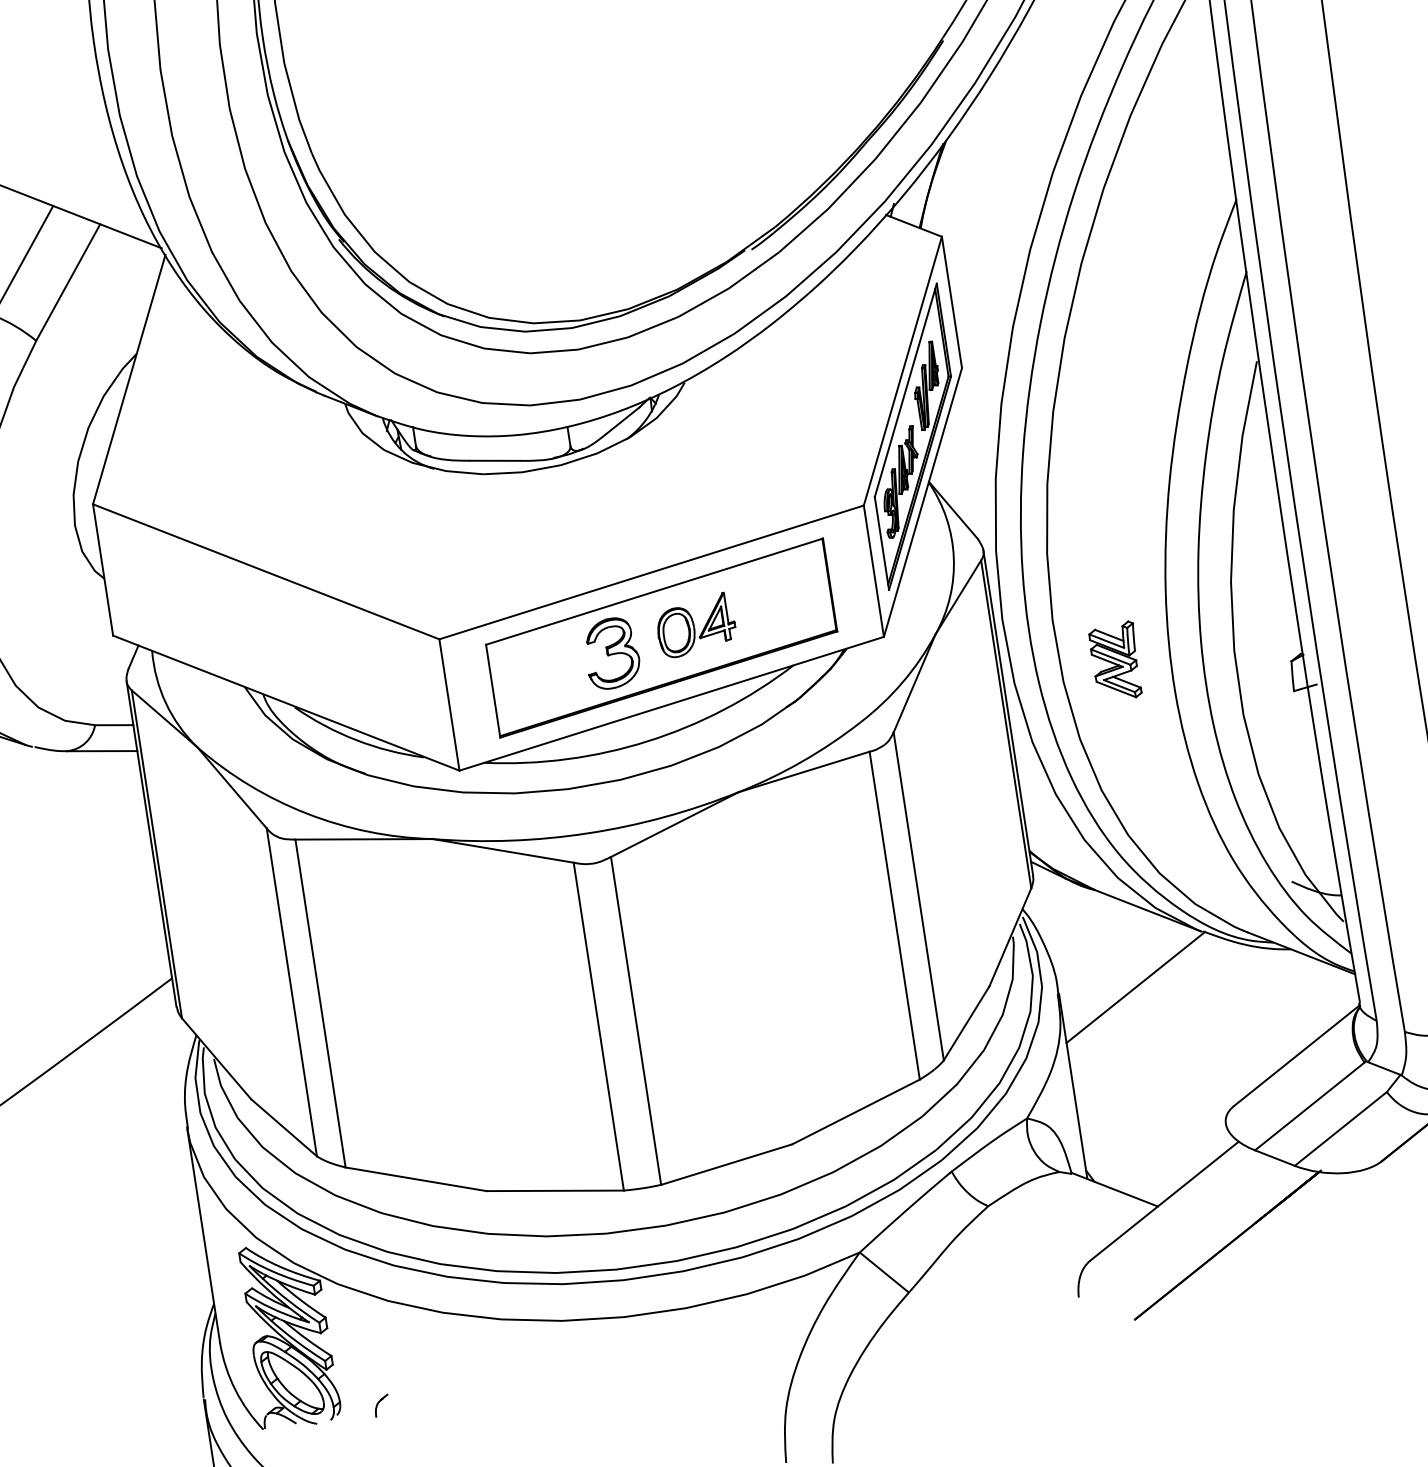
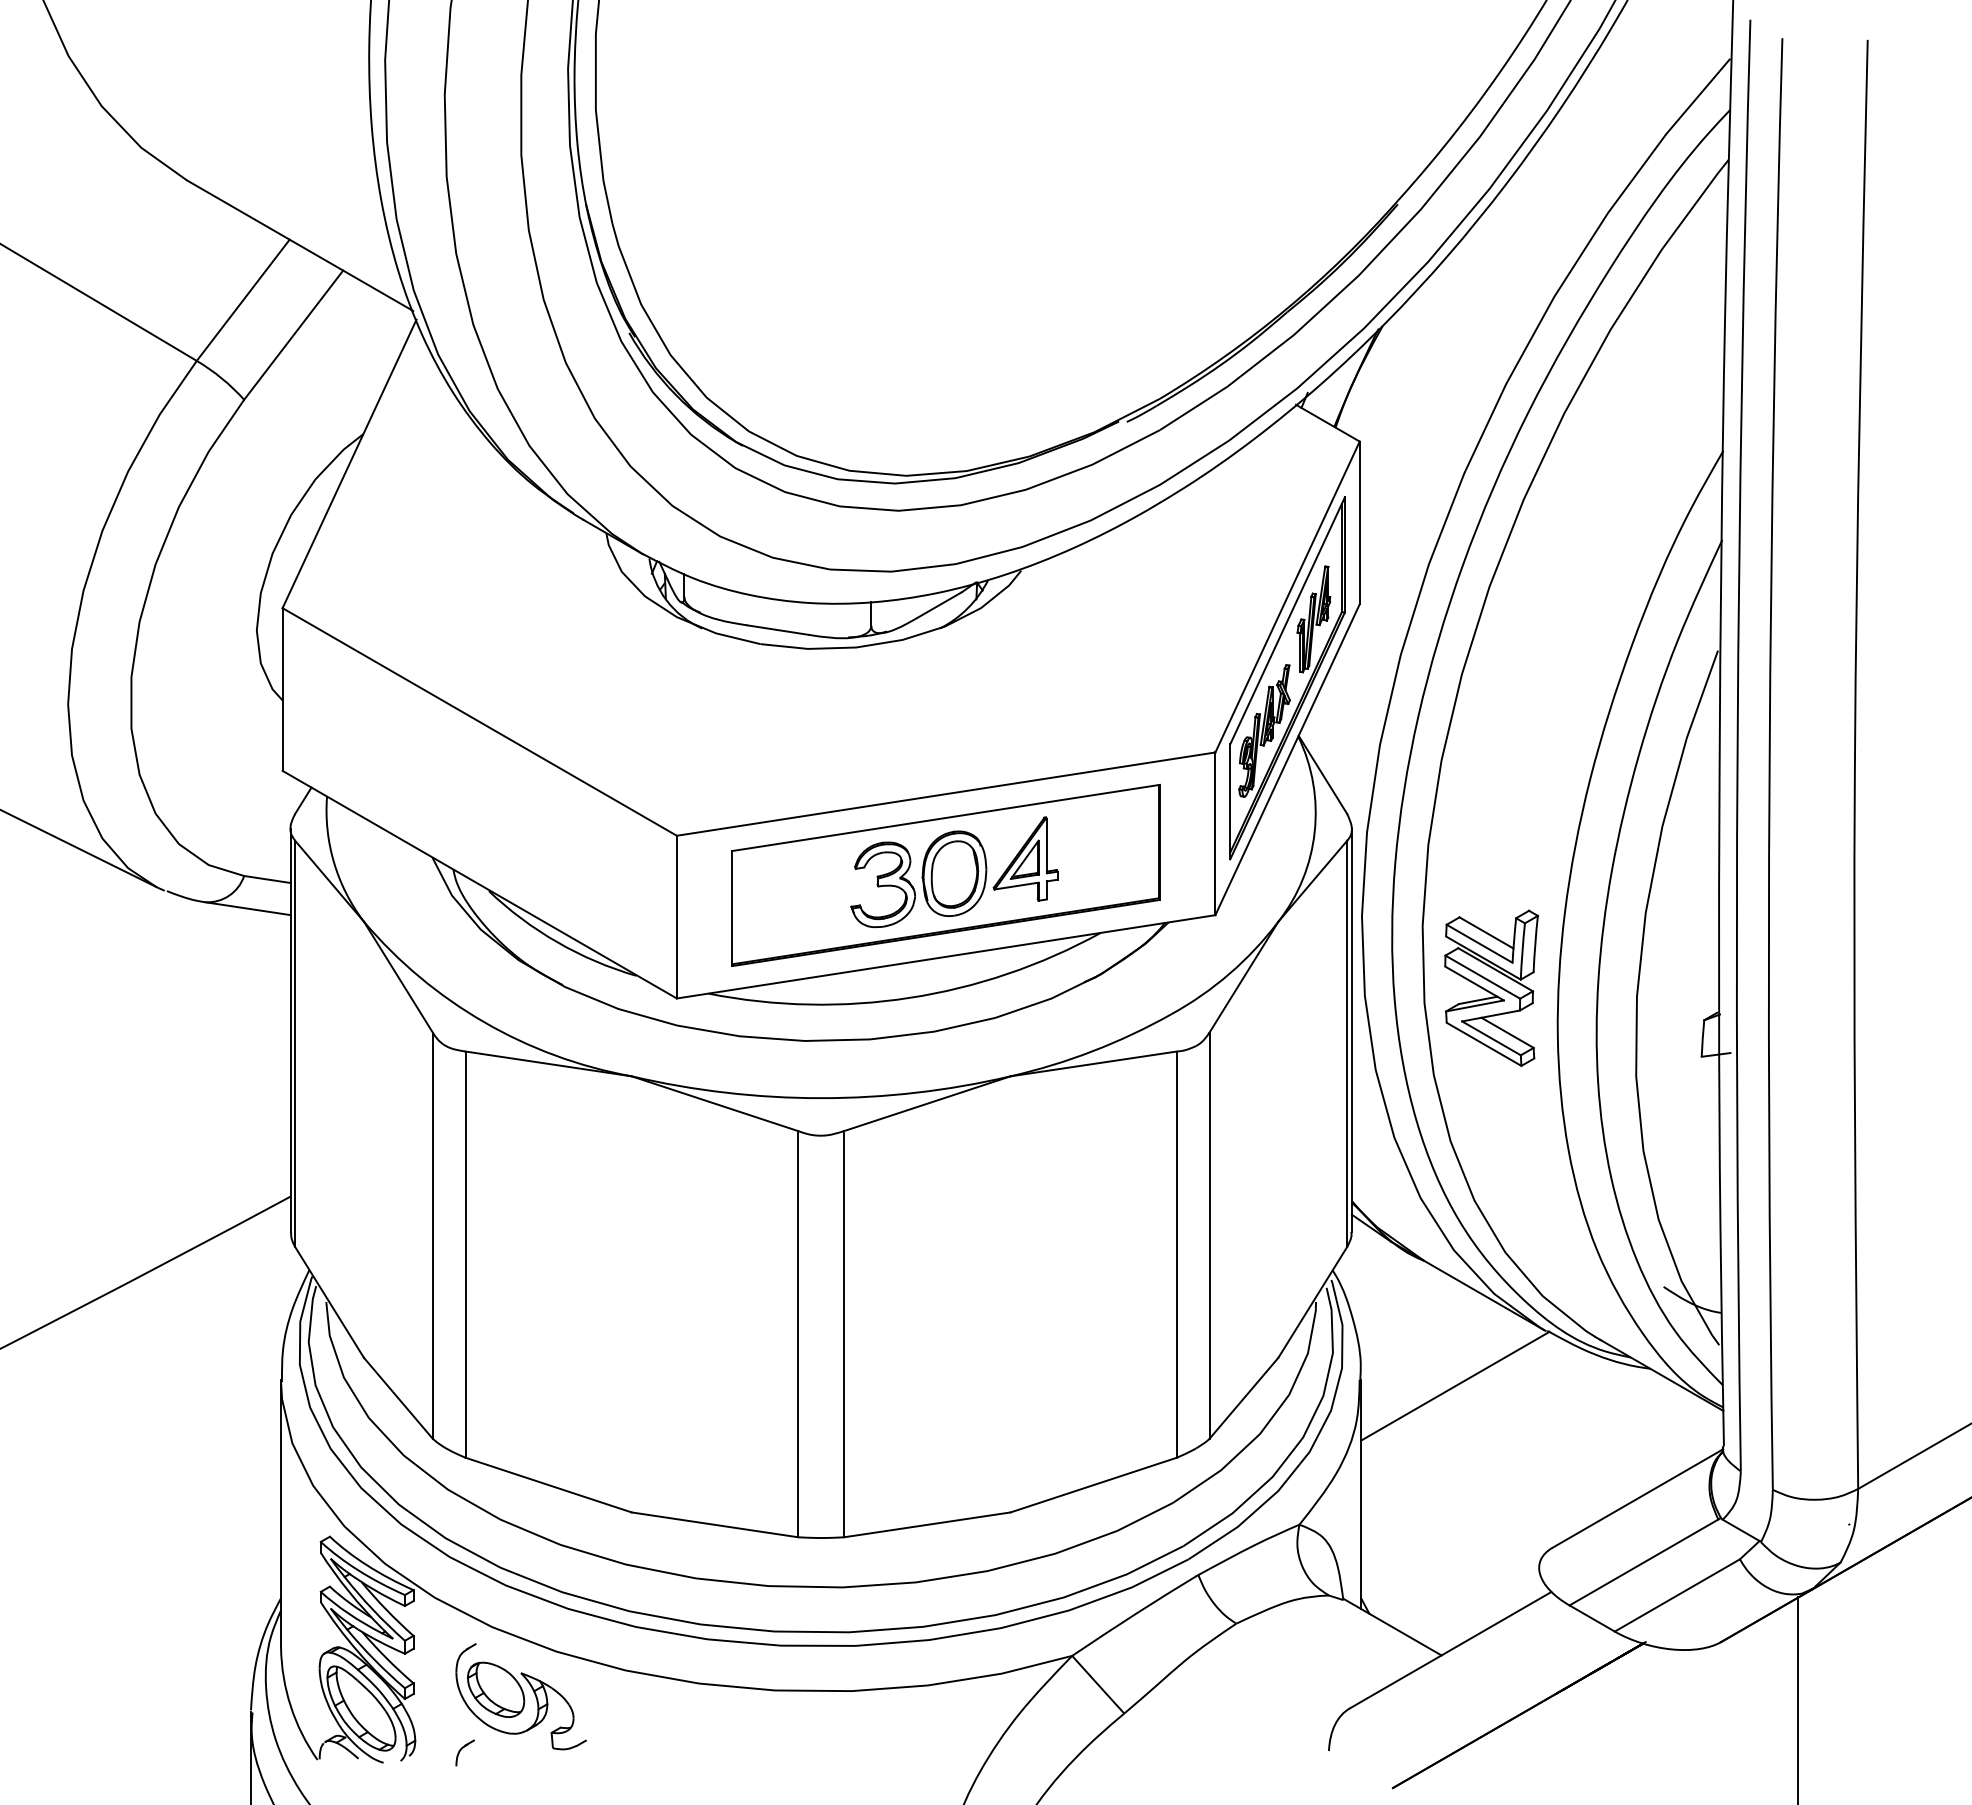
part: (695, 625) -> (989, 866), size x1.43
part: (1115, 661) -> (1491, 988), size x1.67
part: (419, 1353) -> (520, 1696), added

